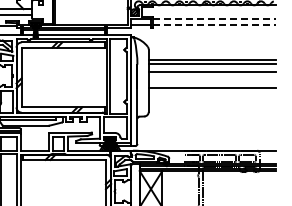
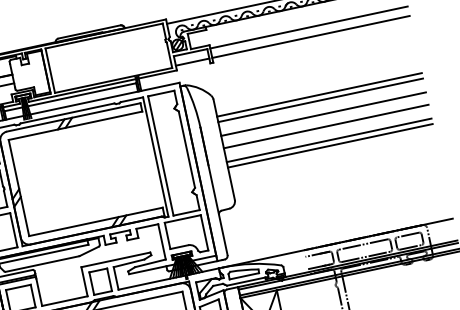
line: (215, 18) -> (310, 26), dashed -> solid
line: (215, 24) -> (312, 36), dashed -> solid
line: (212, 79) -> (326, 125), added
line: (212, 91) -> (330, 145), added

